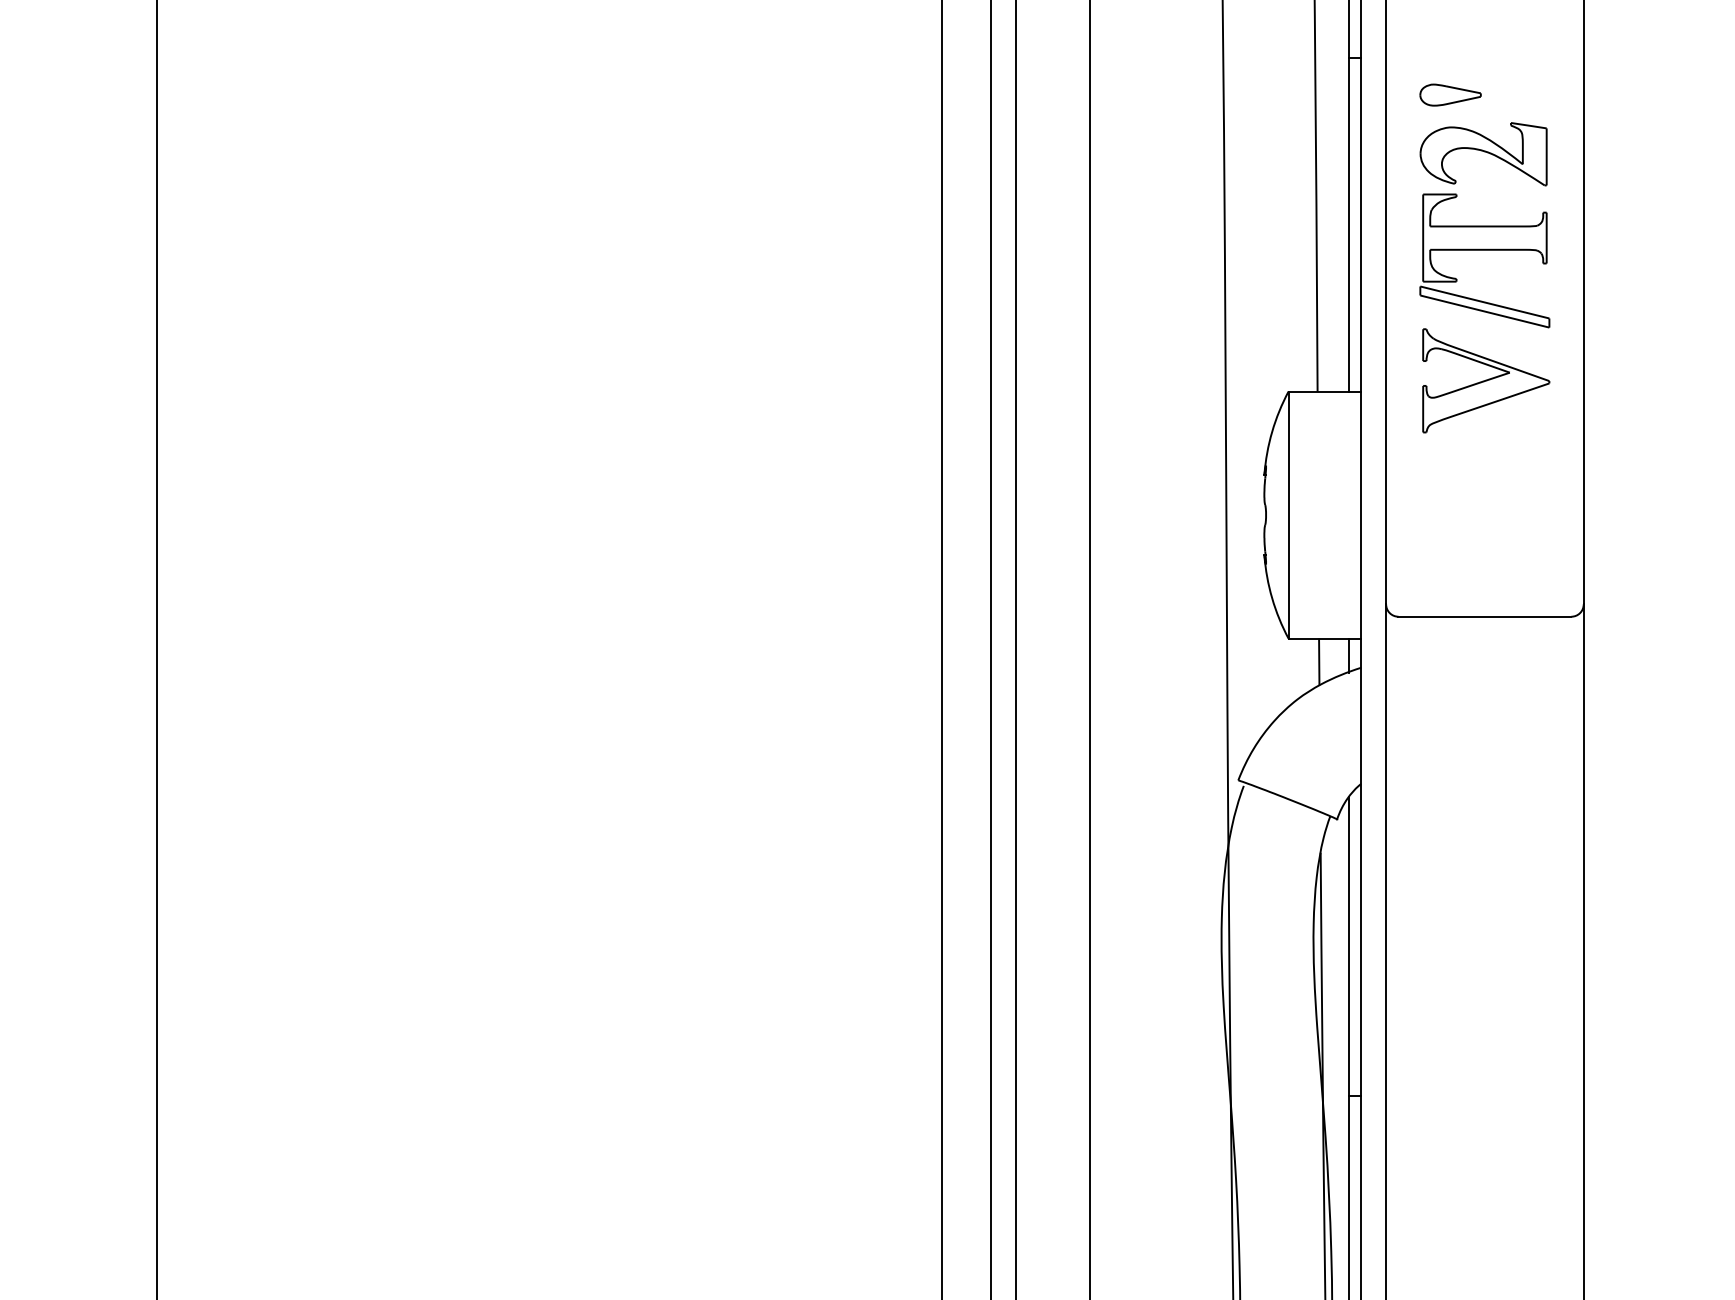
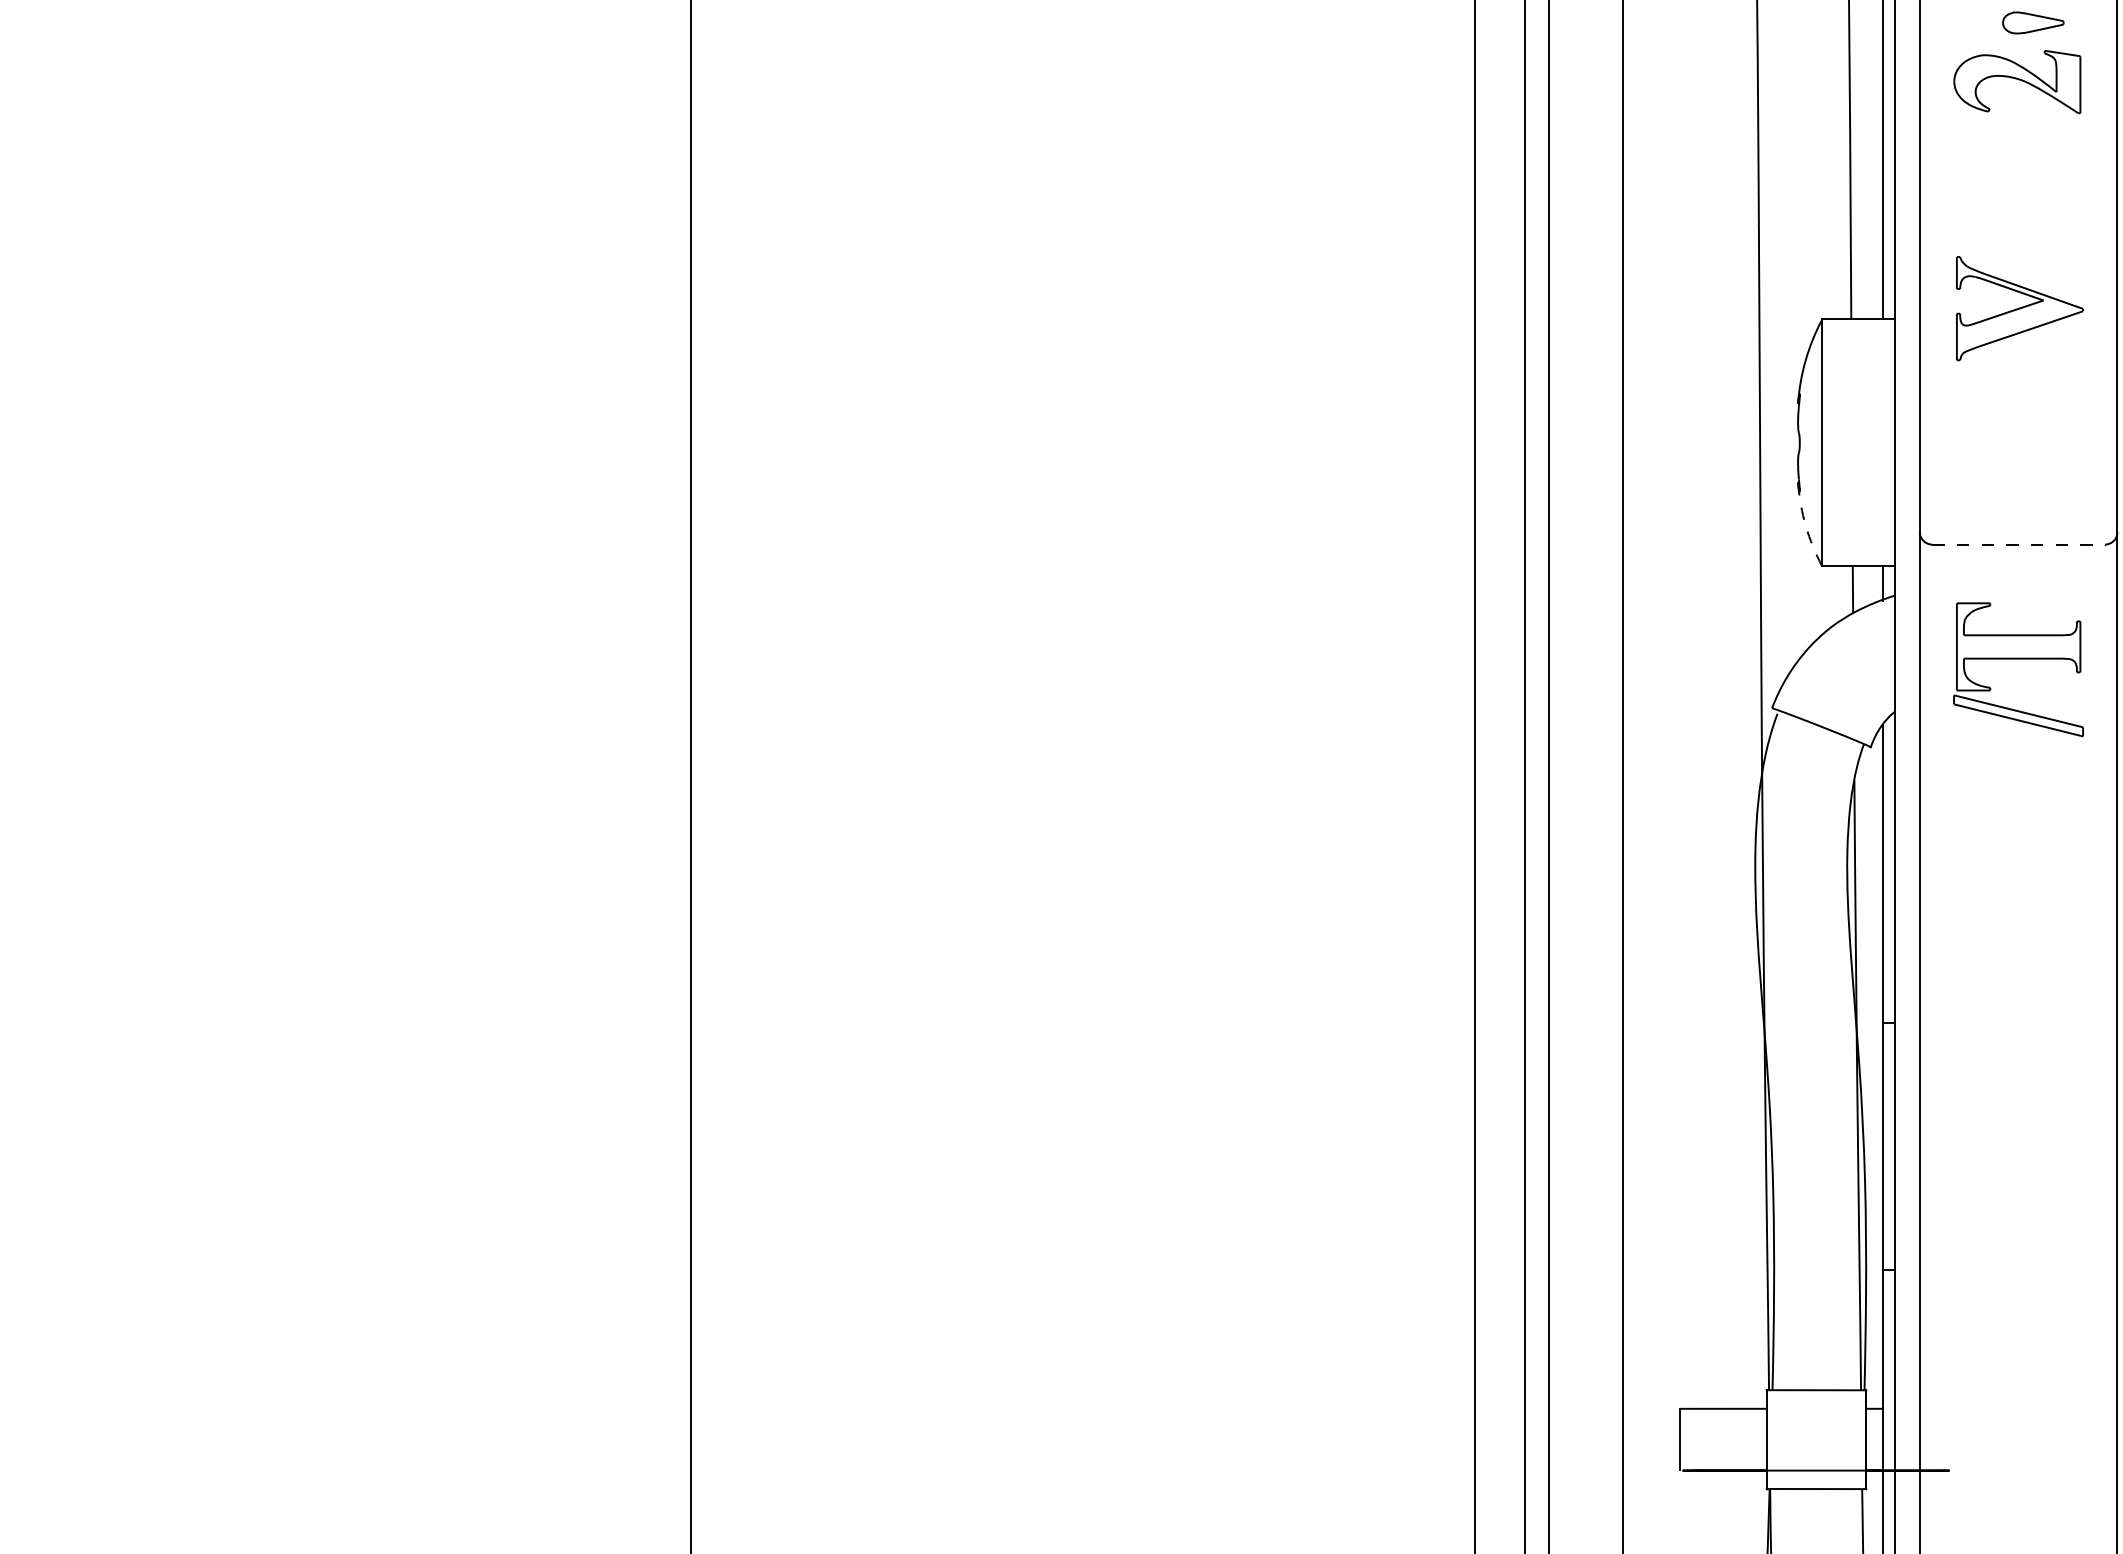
part: (1450, 94) -> (2033, 22), moved
part: (1484, 250) -> (2018, 659), moved
arc: (1271, 598) -> (1805, 526), solid -> dashed
line: (1485, 616) -> (2019, 544), solid -> dashed

